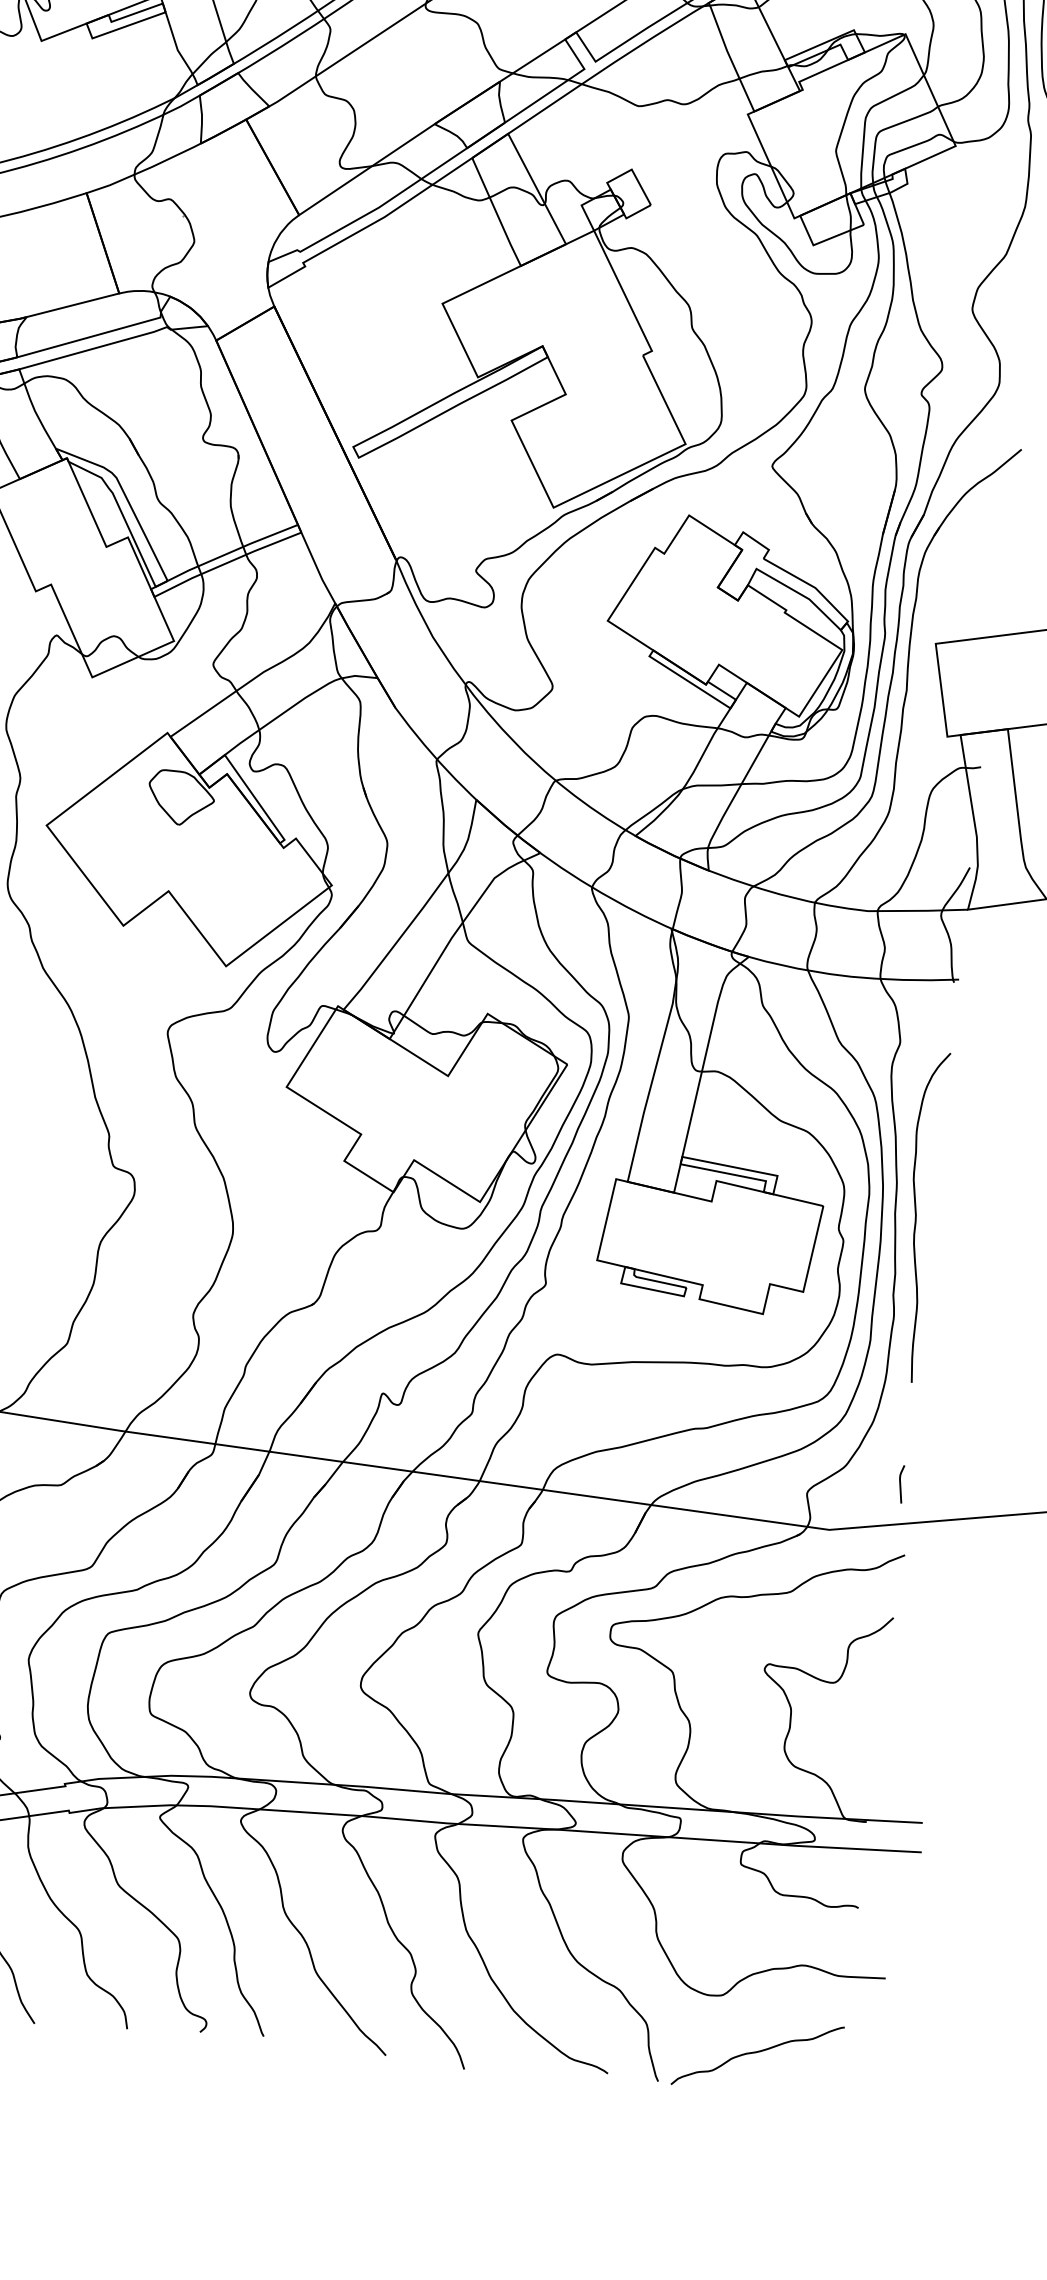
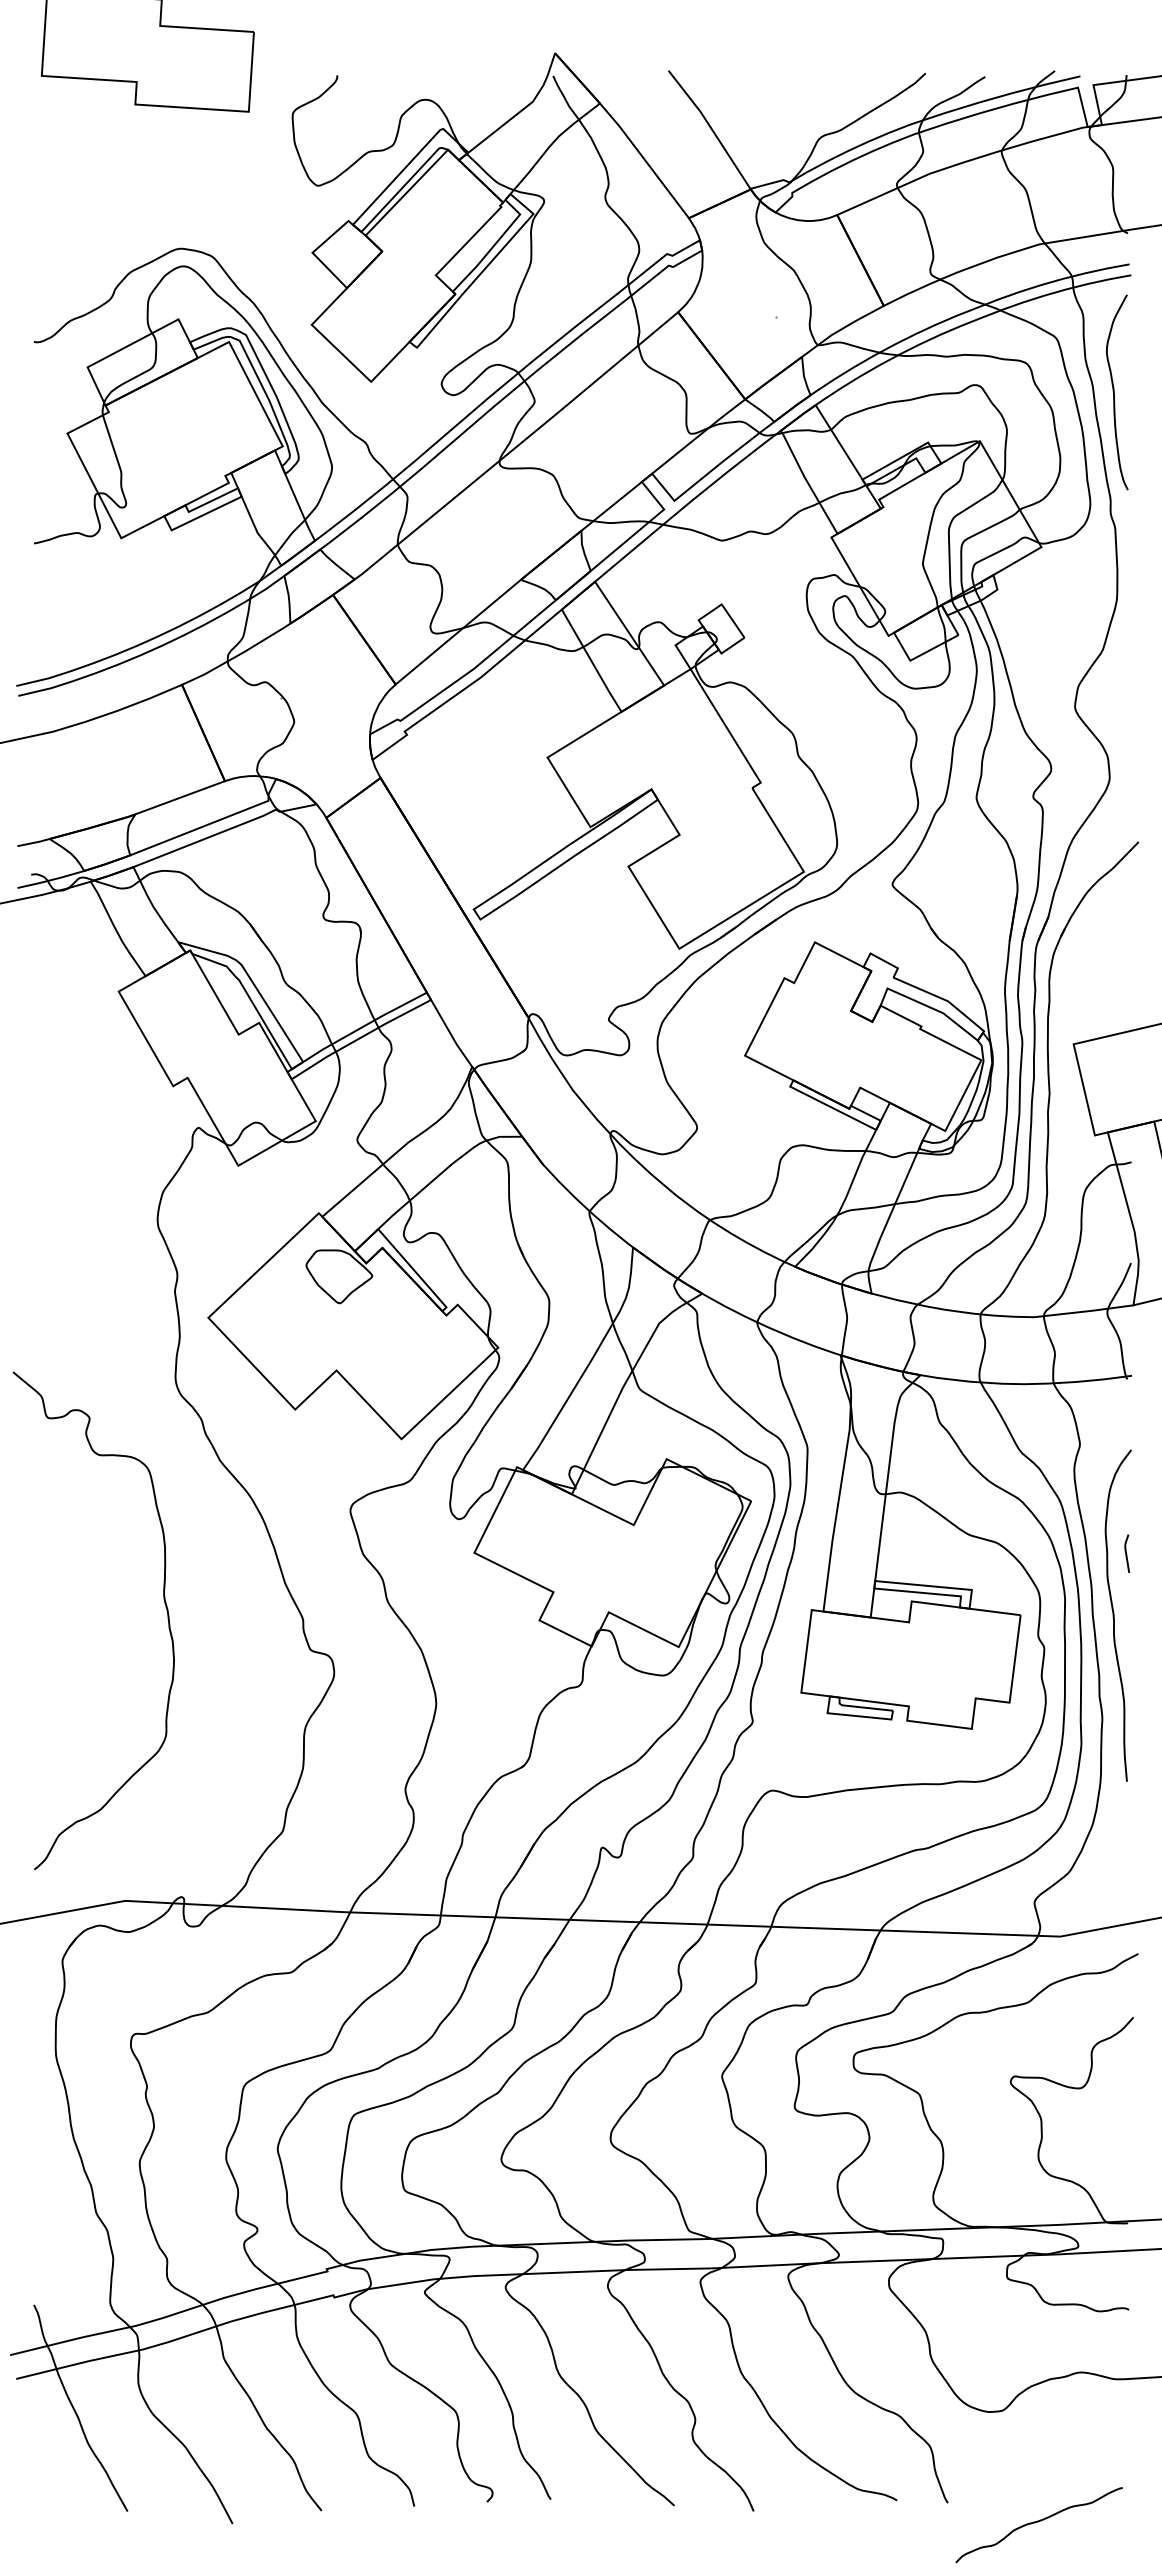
line: (900, 1483) -> (1126, 1553), moved
curve: (757, 2053) -> (1038, 2522), moved

